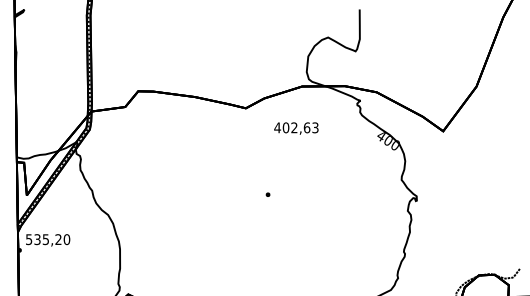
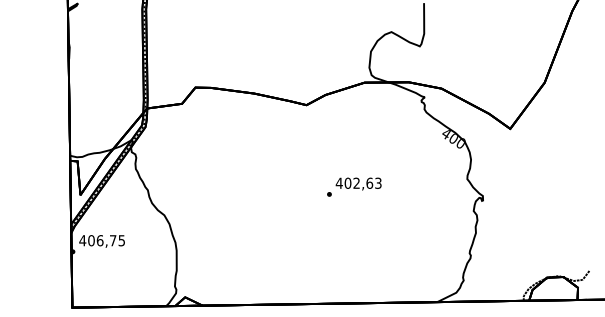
text: (296, 128) -> (358, 183), moved
text: (48, 239) -> (102, 240), 535,20 -> 406,75

